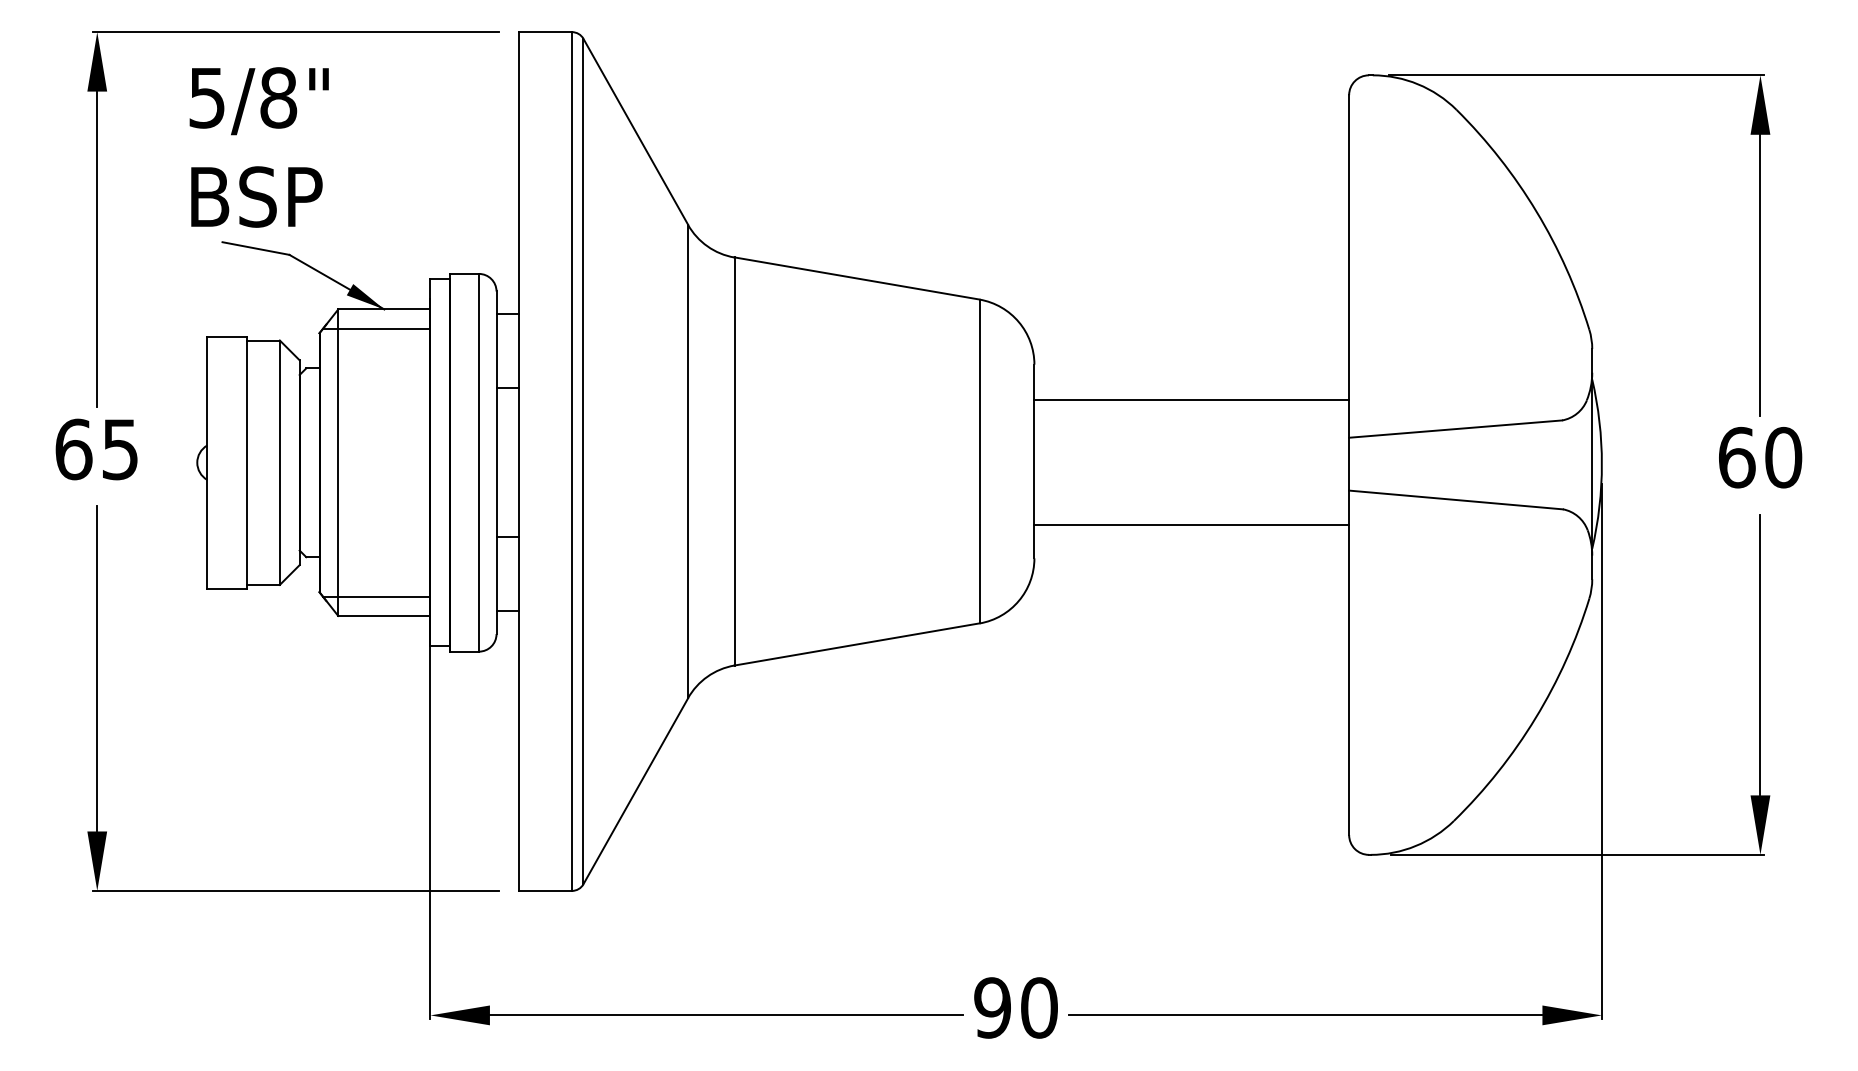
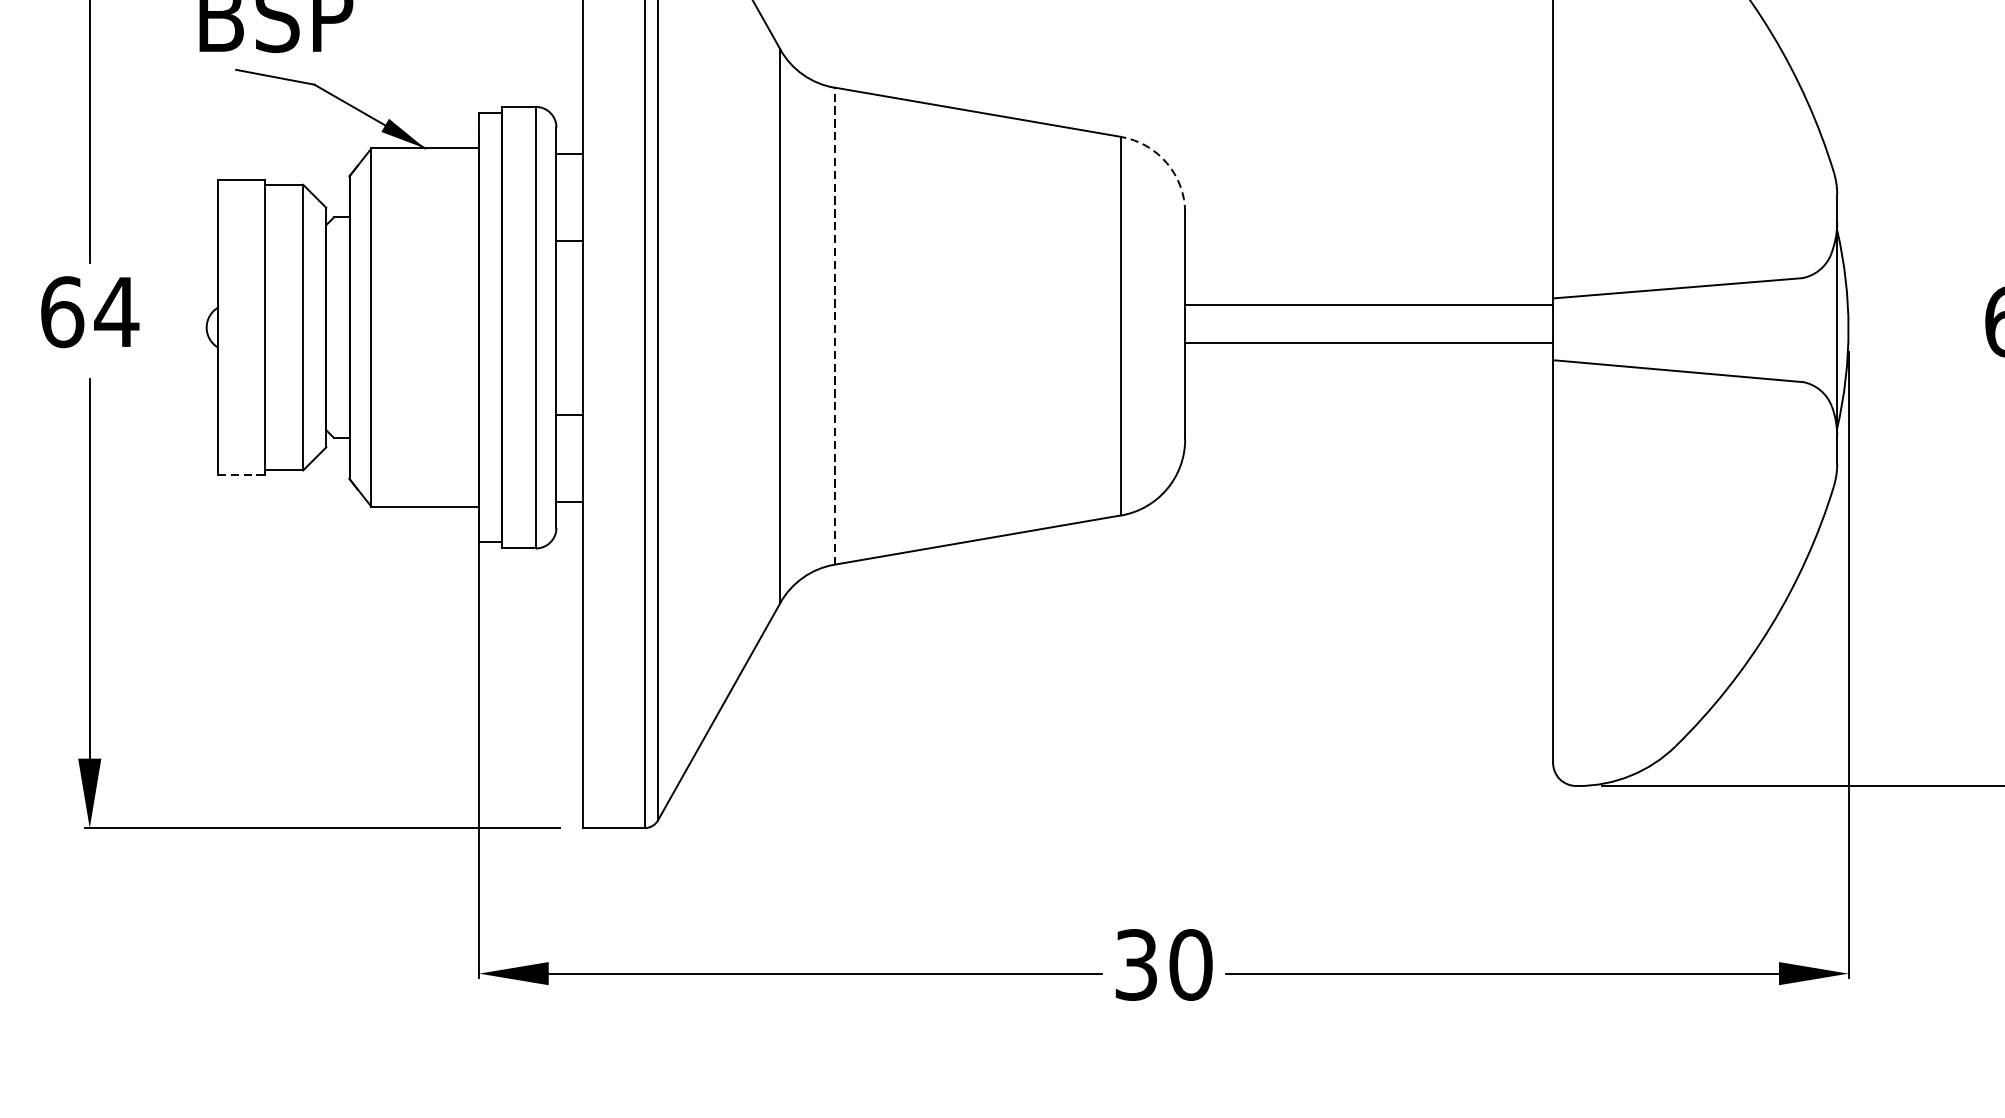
arc: (1018, 322) -> (1166, 163), solid -> dashed
line: (376, 328) -> (416, 170), removed
line: (1191, 400) -> (1368, 305), moved
text: (119, 449) -> (115, 312), 65 -> 64
line: (734, 460) -> (834, 325), solid -> dashed
line: (1191, 525) -> (1368, 343), moved
line: (227, 588) -> (241, 474), solid -> dashed
line: (376, 596) -> (416, 483), removed
text: (992, 1007) -> (1136, 964), 90 -> 30

